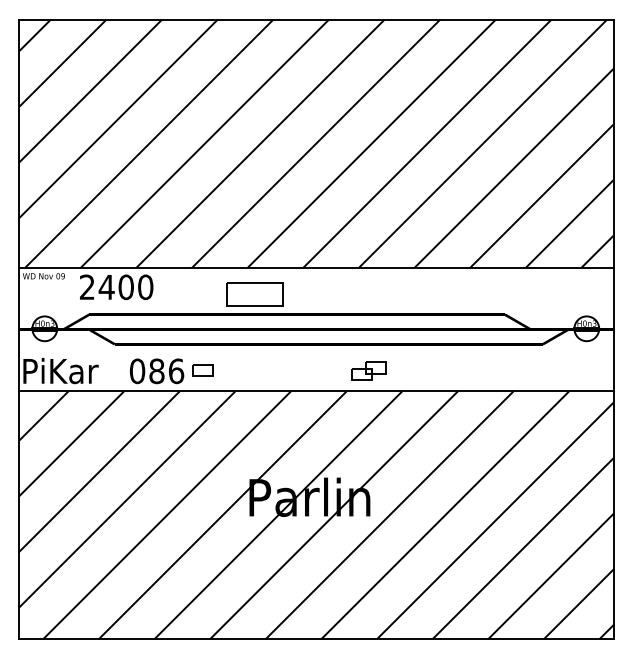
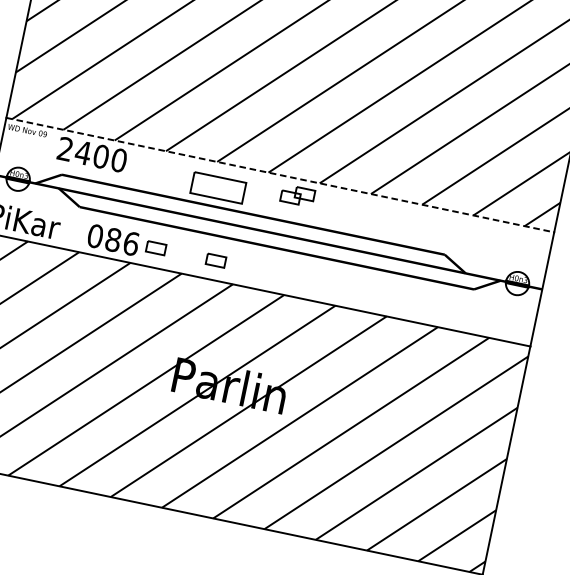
line: (316, 267) -> (280, 175), solid -> dashed
part: (267, 370) -> (215, 260), added
part: (368, 370) -> (297, 194), moved

